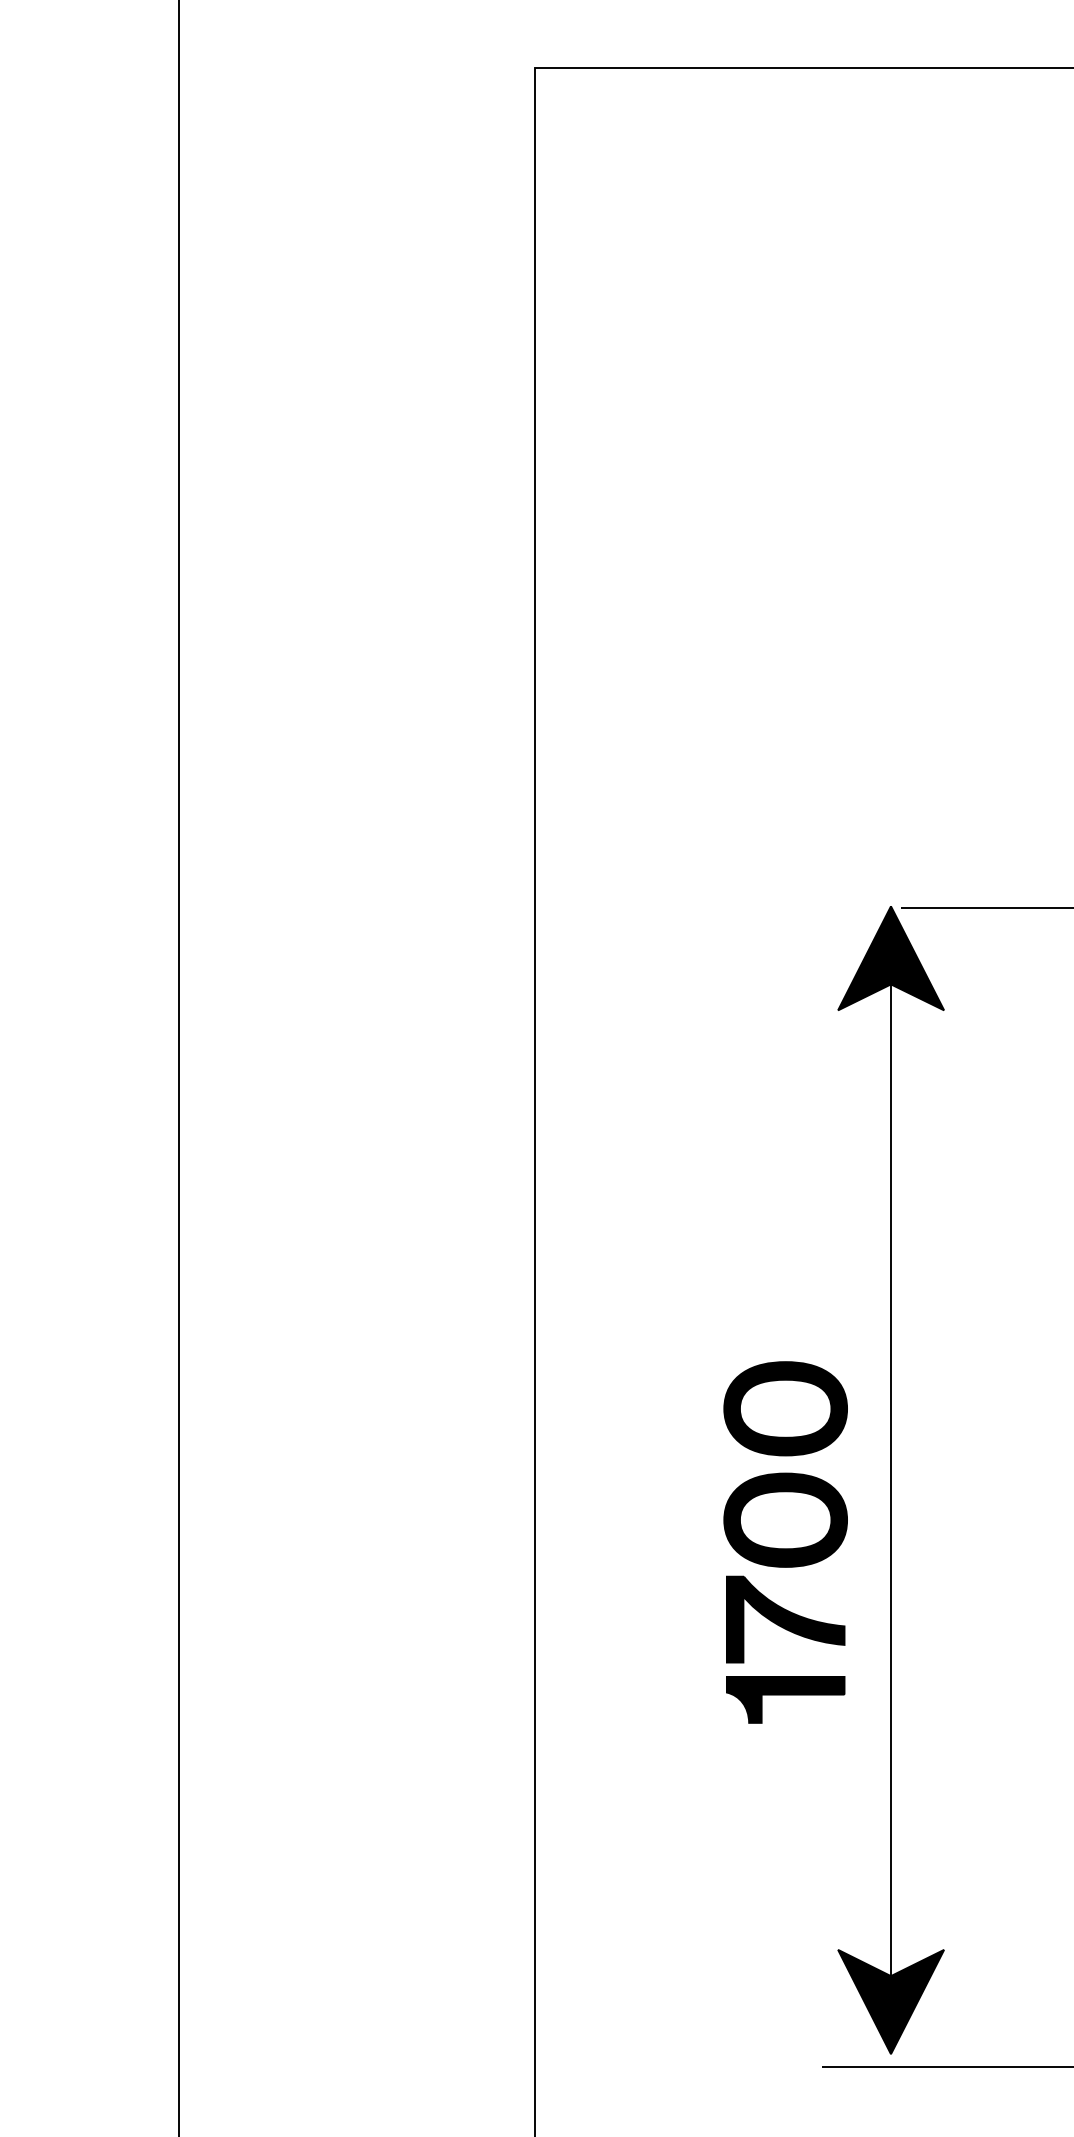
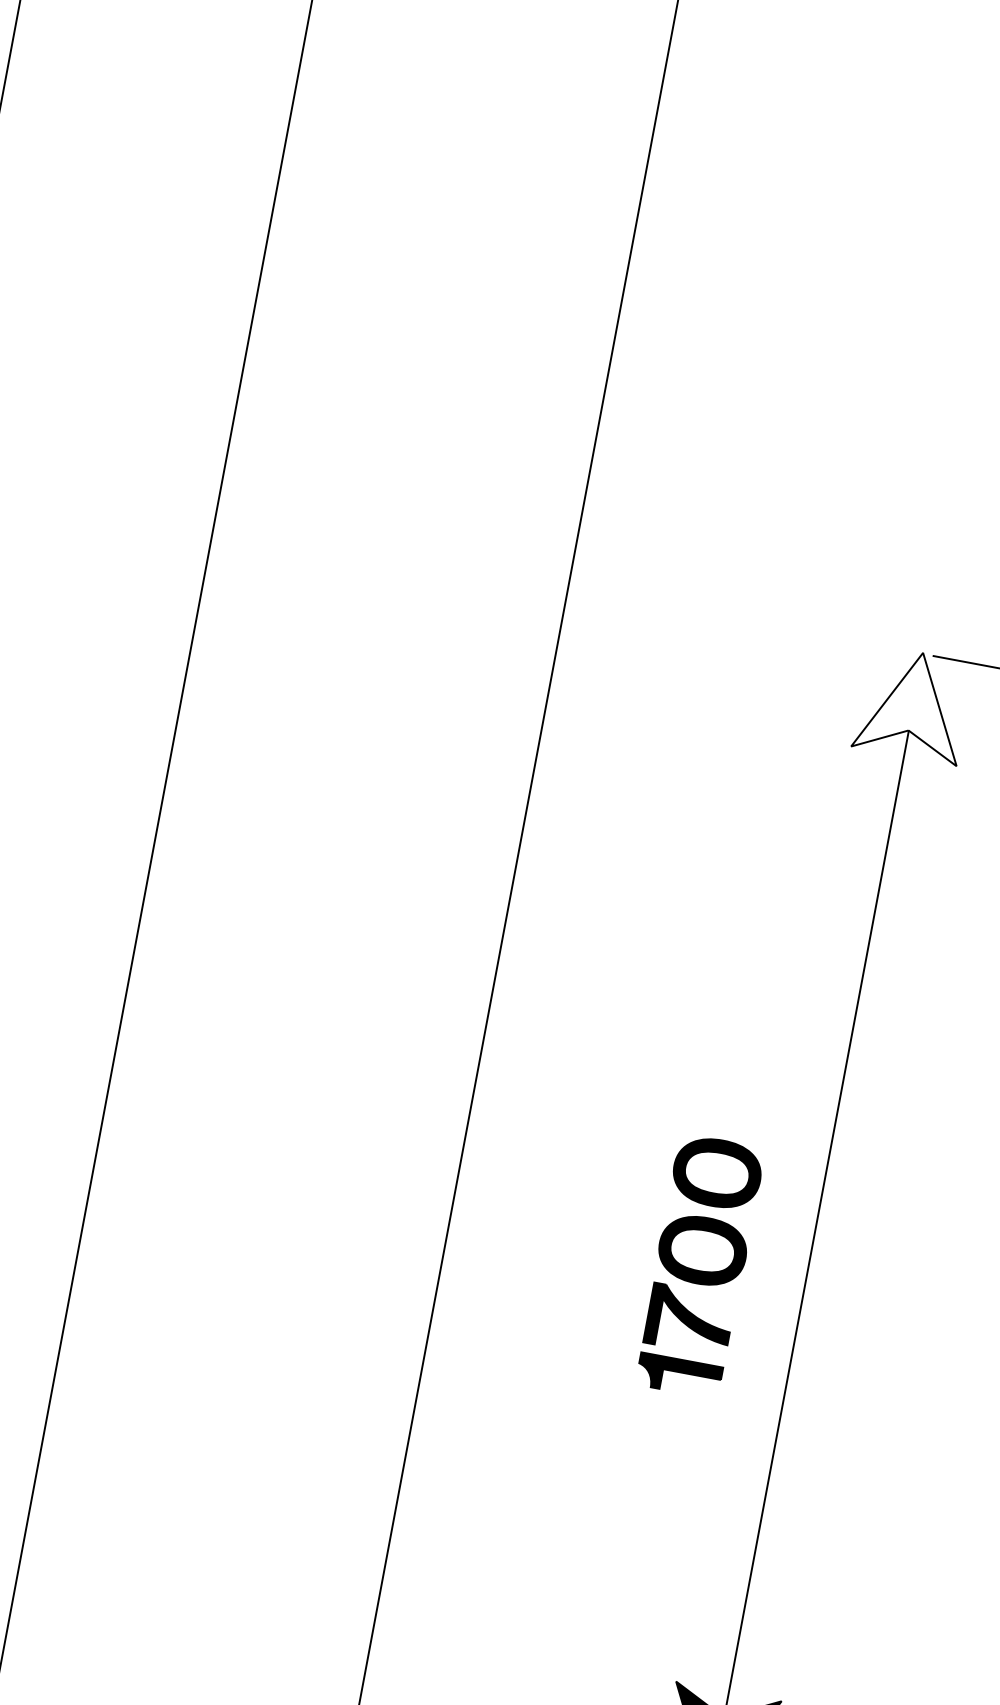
fill: (891, 958) -> (913, 704), removed
part: (785, 1542) -> (699, 1266), size x0.7

